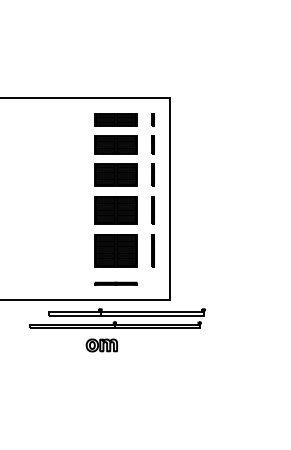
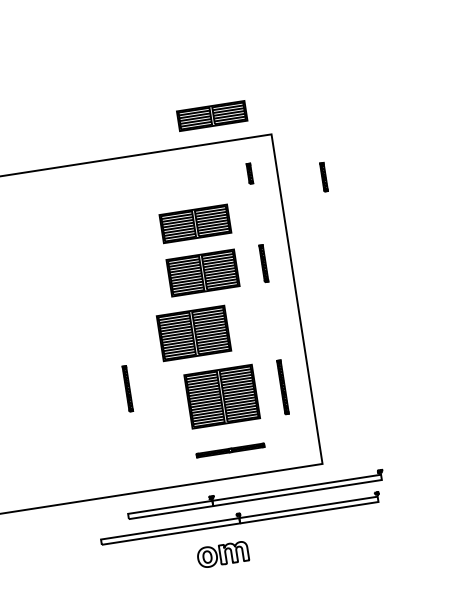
part: (115, 119) -> (211, 115), moved
line: (152, 144) -> (322, 176), moved
part: (115, 210) -> (193, 333), moved
line: (152, 210) -> (126, 389), moved

